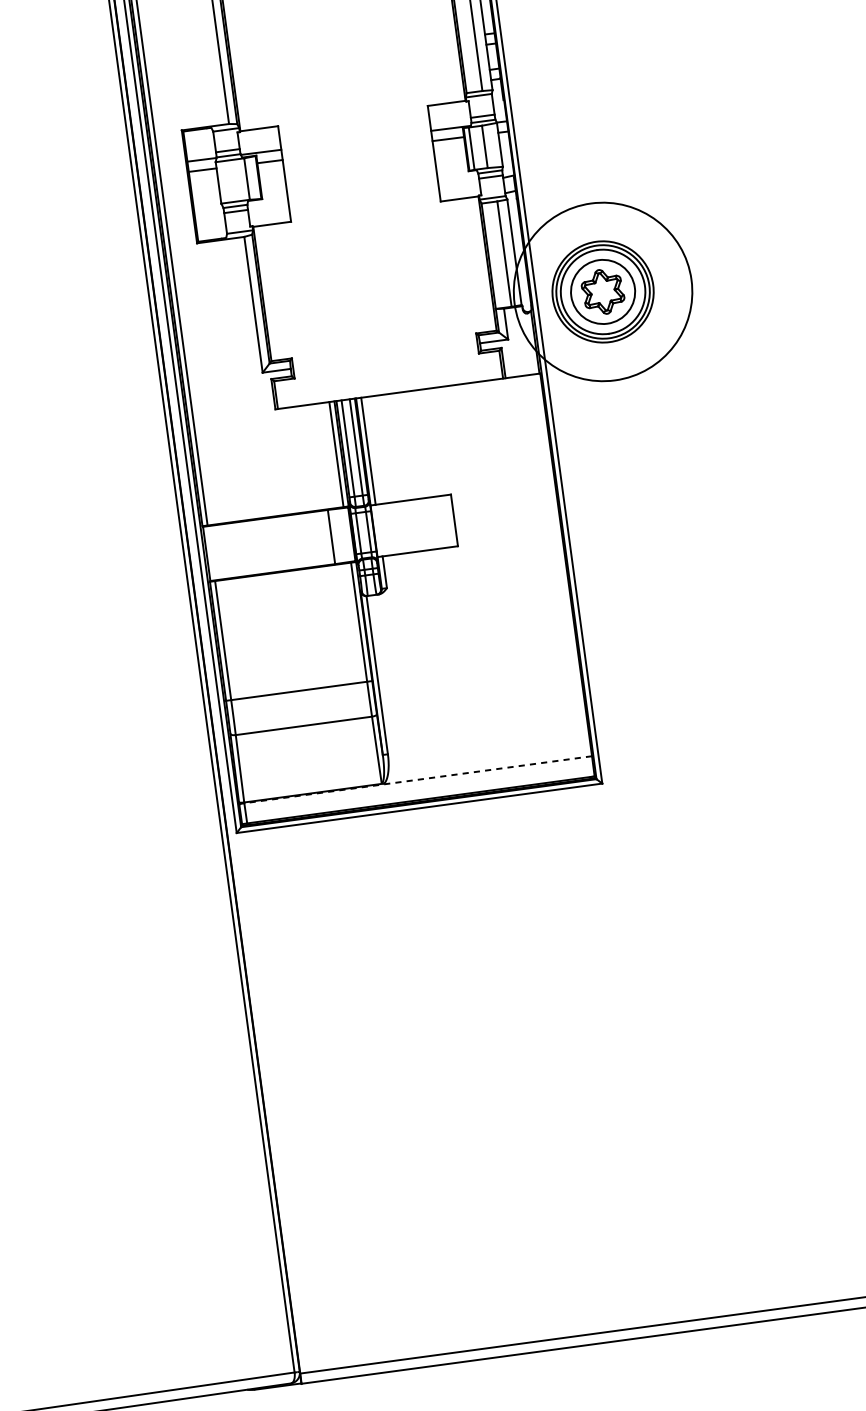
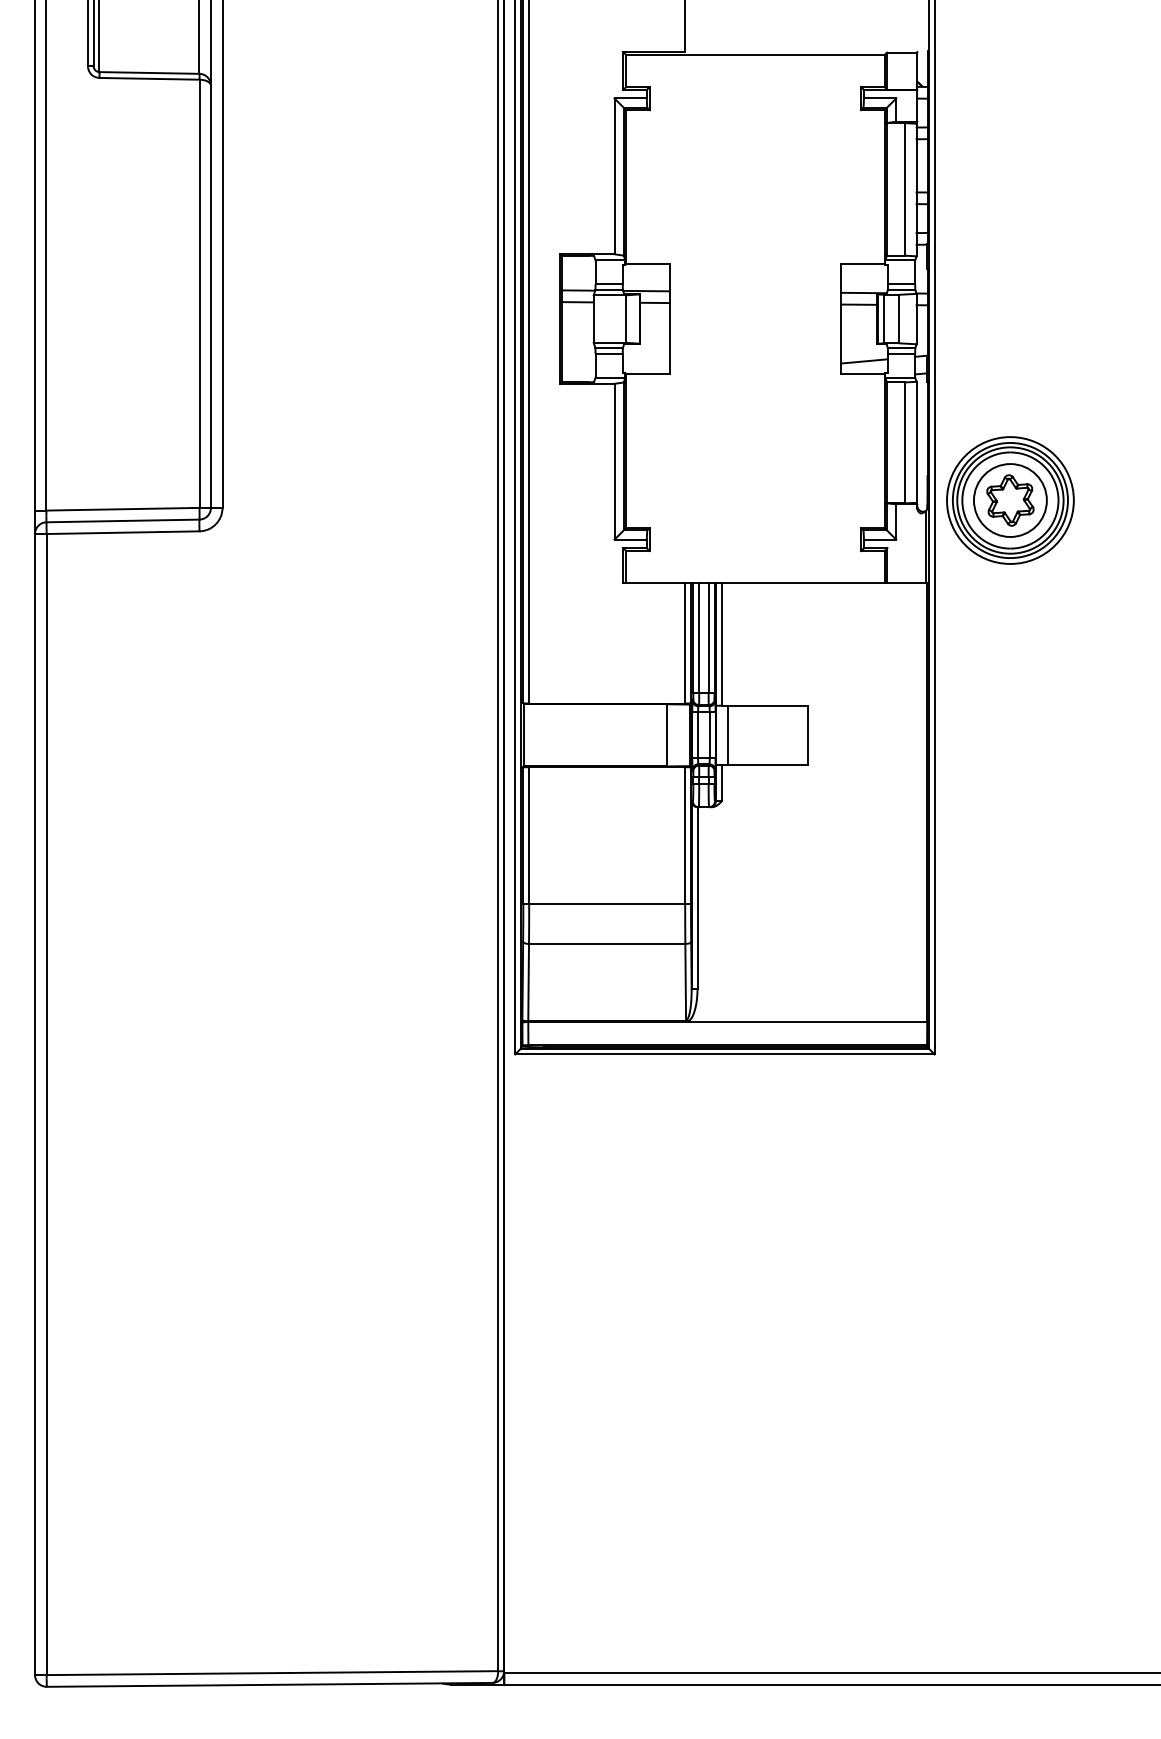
line: (459, 187) -> (864, 361), added
circle: (602, 292) -> (1009, 500), size x0.62
line: (384, 529) -> (727, 734), added
line: (418, 780) -> (727, 1022), dashed -> solid

